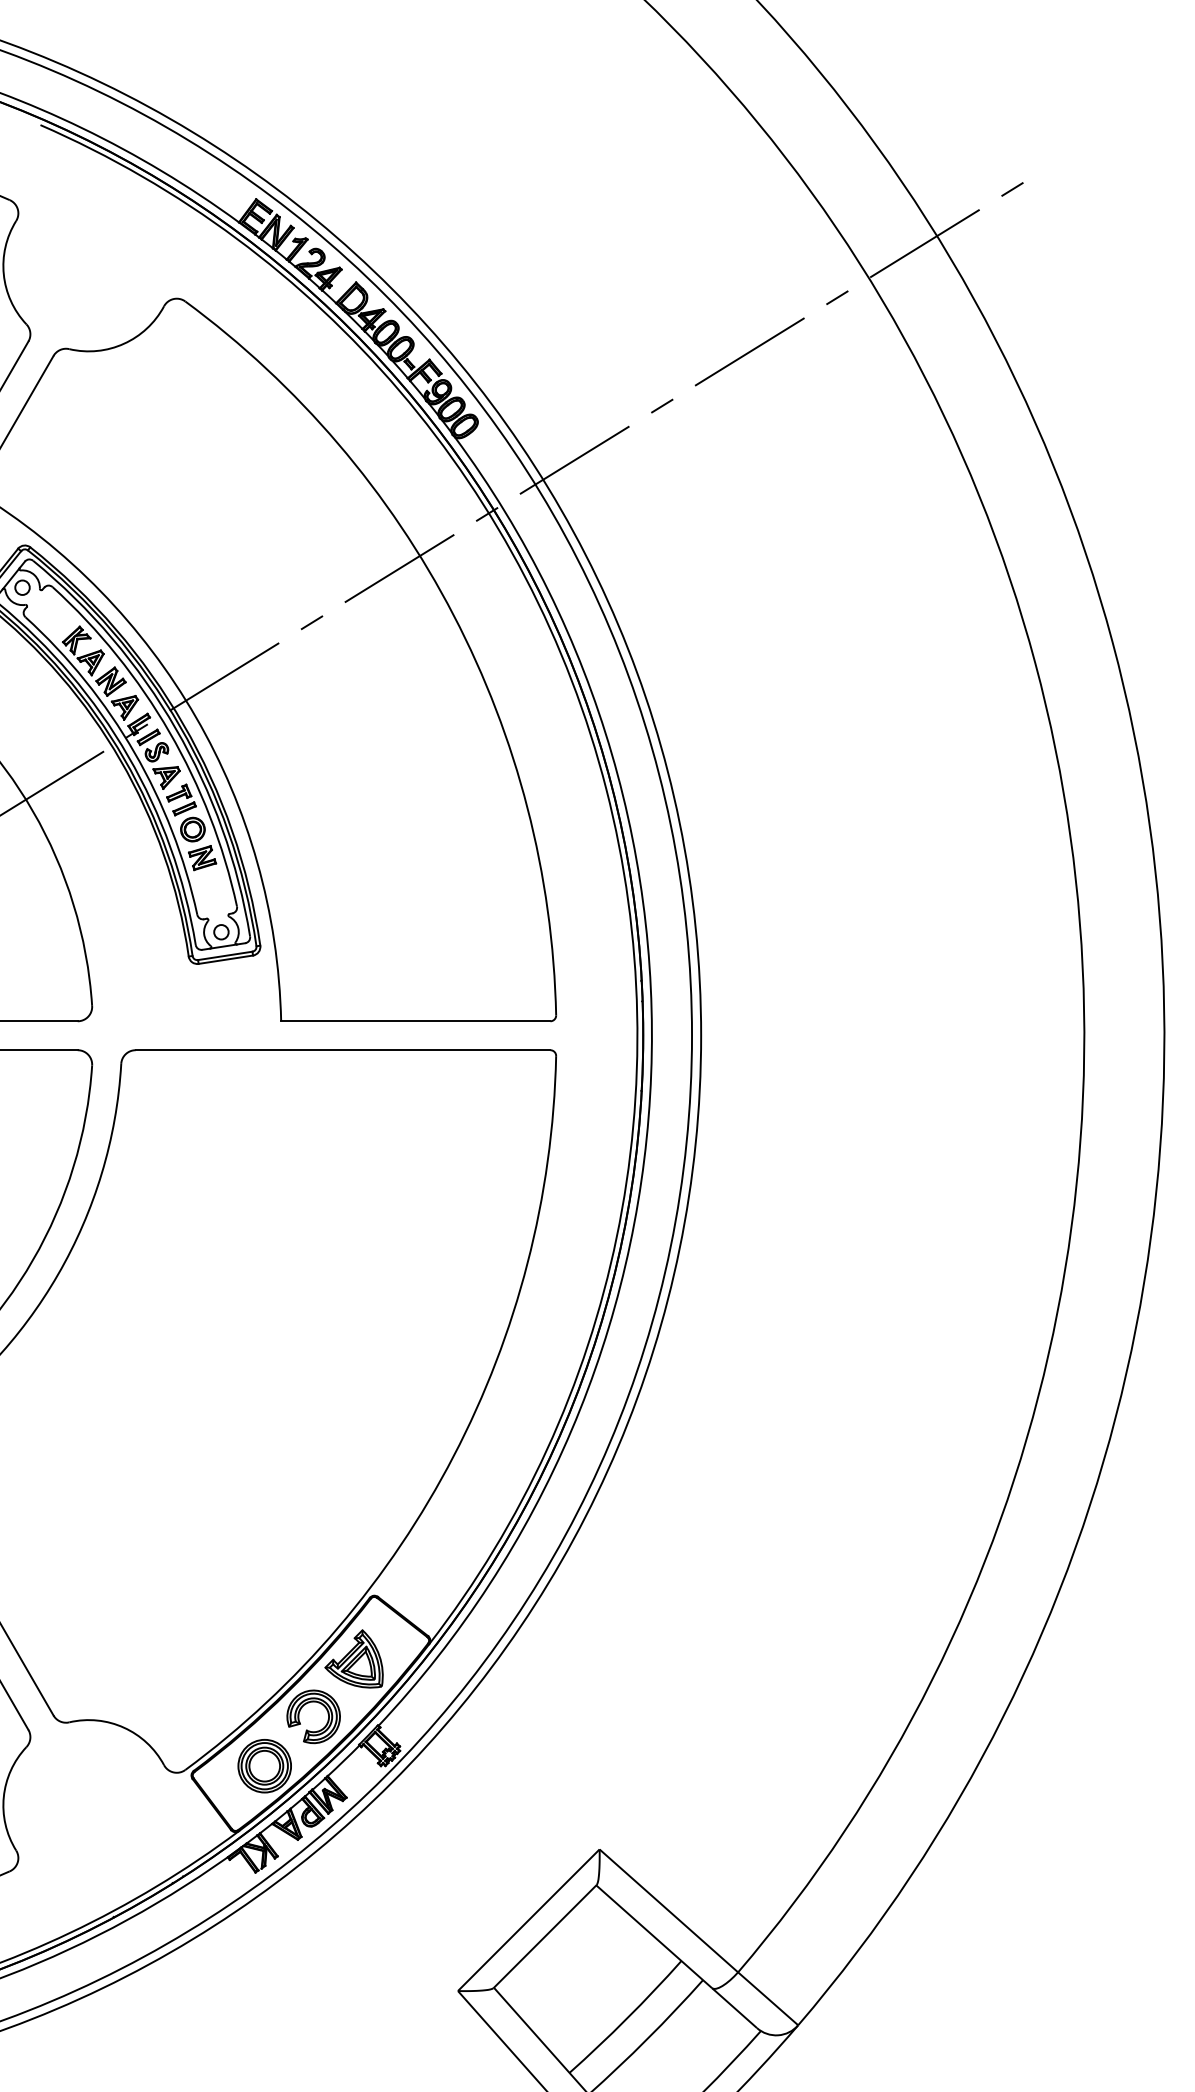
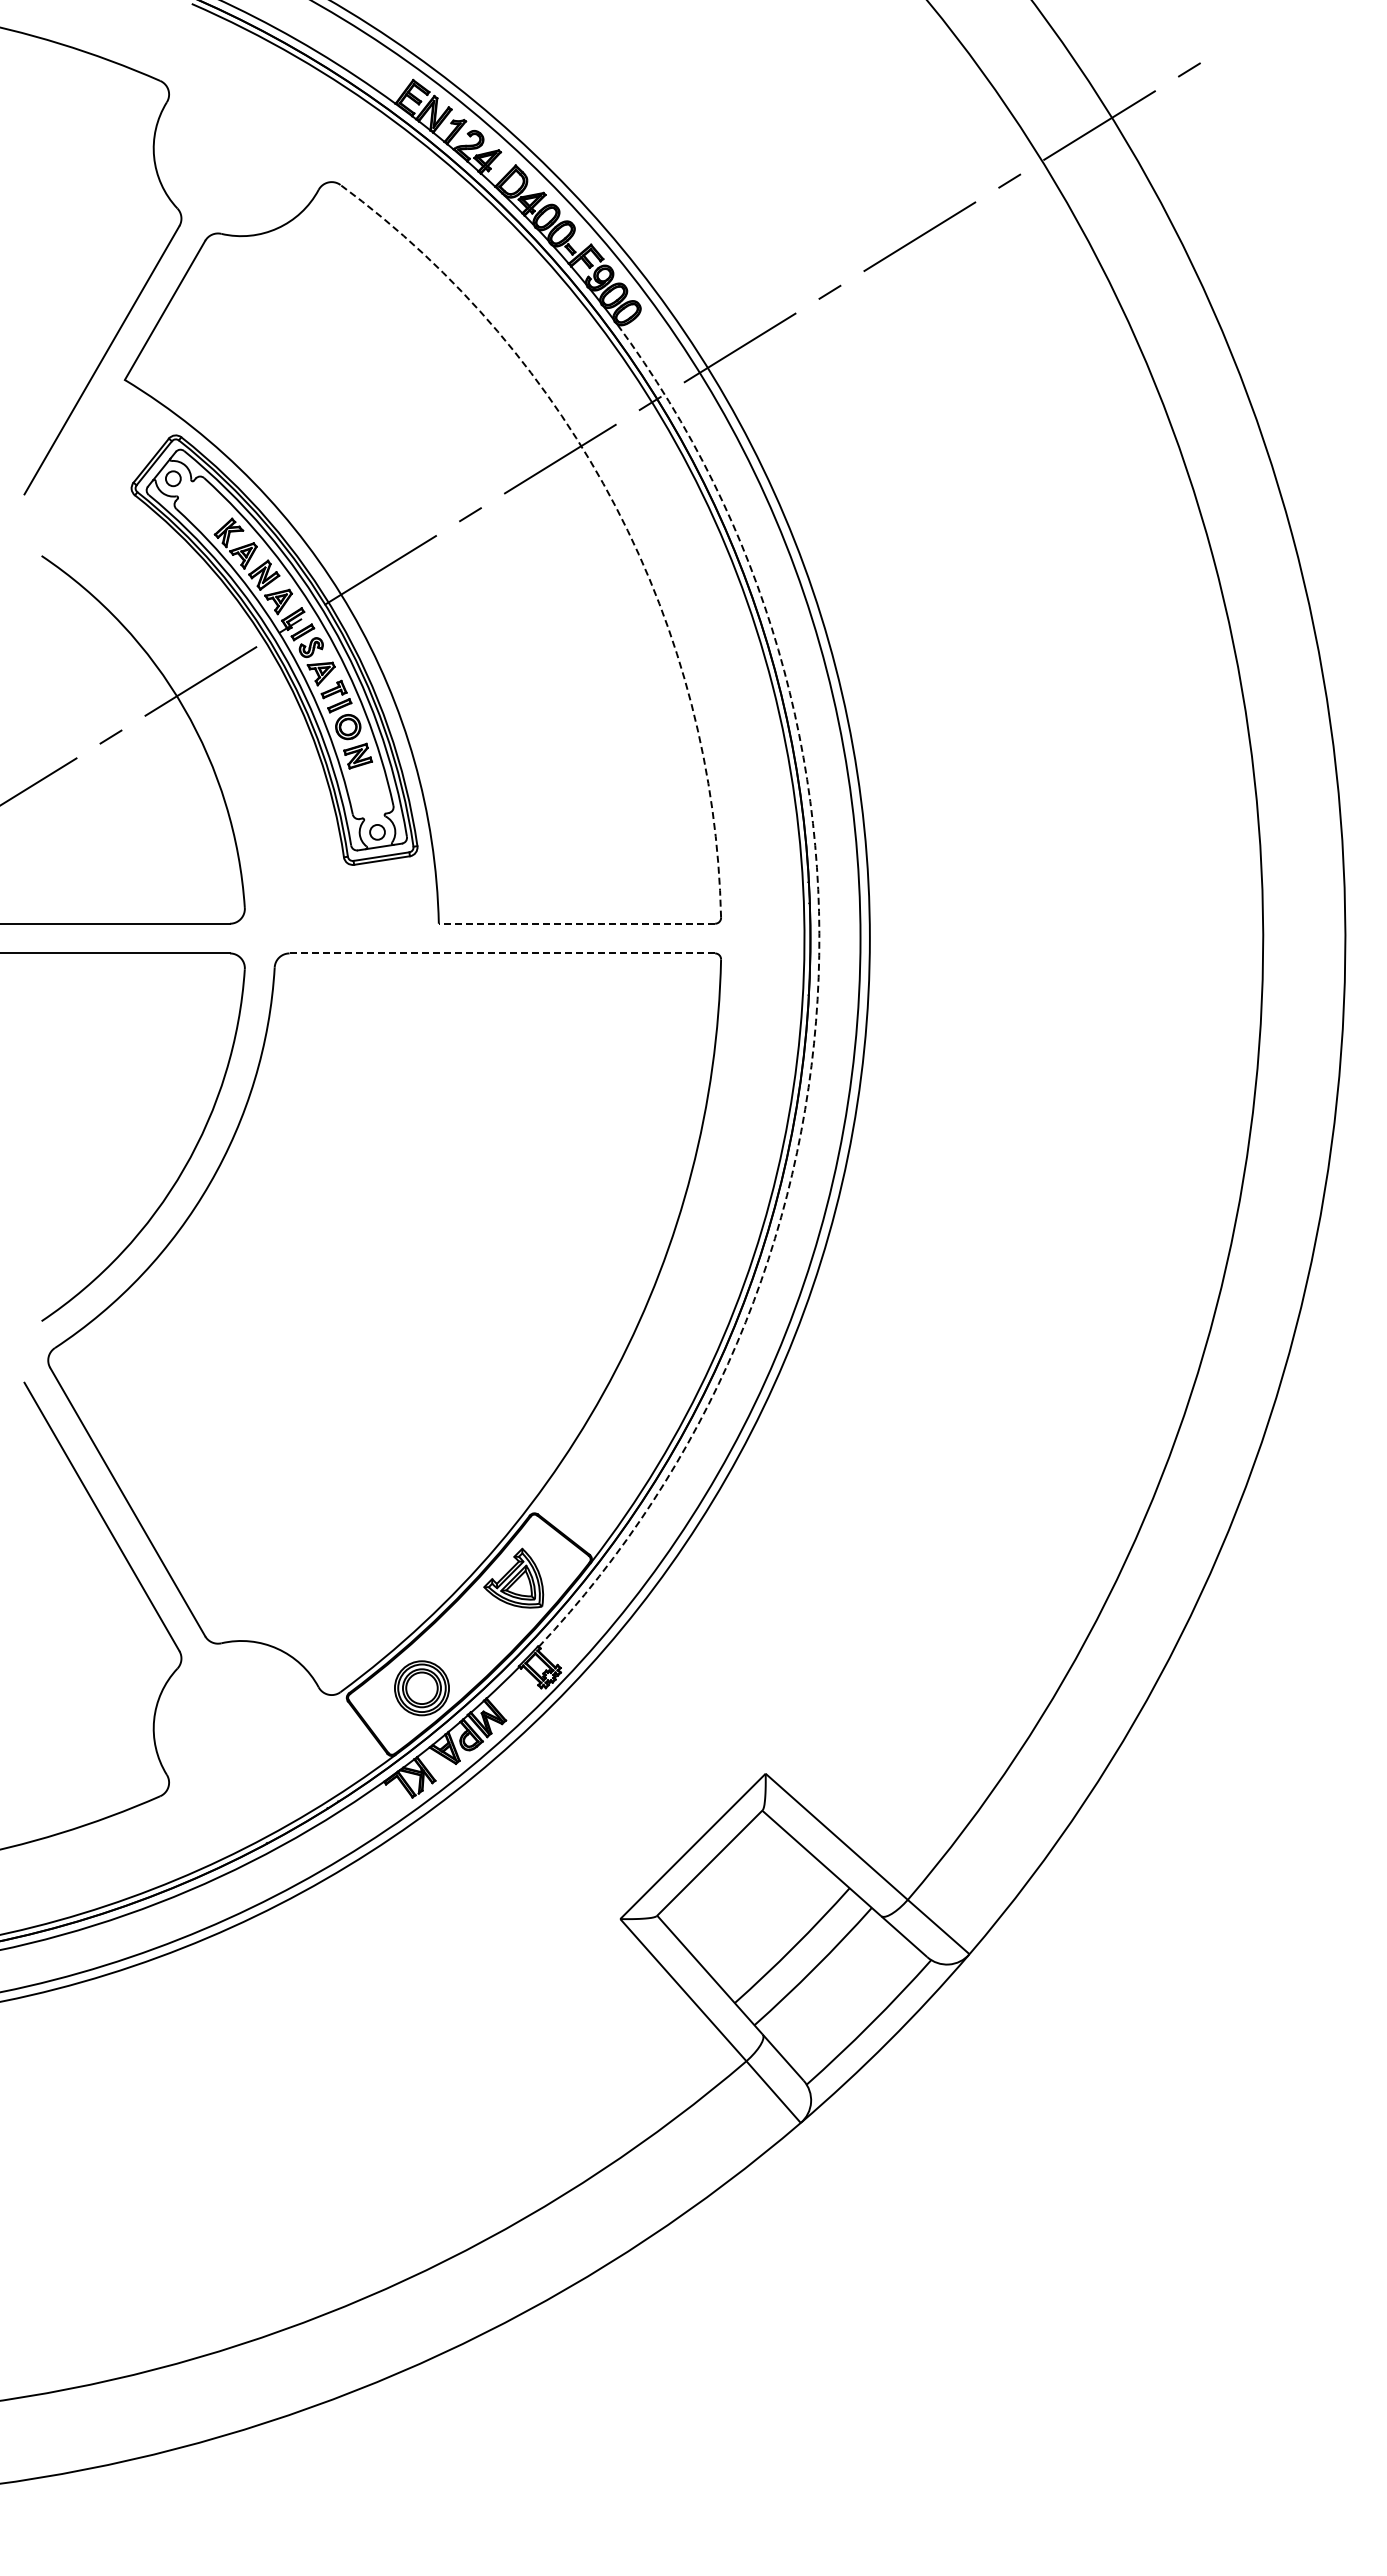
arc: (453, 615) -> (615, 507), solid -> dashed
line: (415, 1021) -> (576, 923), solid -> dashed
line: (343, 1050) -> (502, 953), solid -> dashed
arc: (650, 1095) -> (817, 999), solid -> dashed
part: (323, 1706) -> (482, 1627), removed

